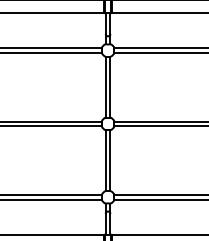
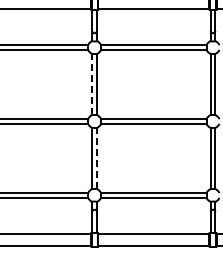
line: (105, 87) -> (92, 84), solid -> dashed
line: (109, 160) -> (96, 158), solid -> dashed

